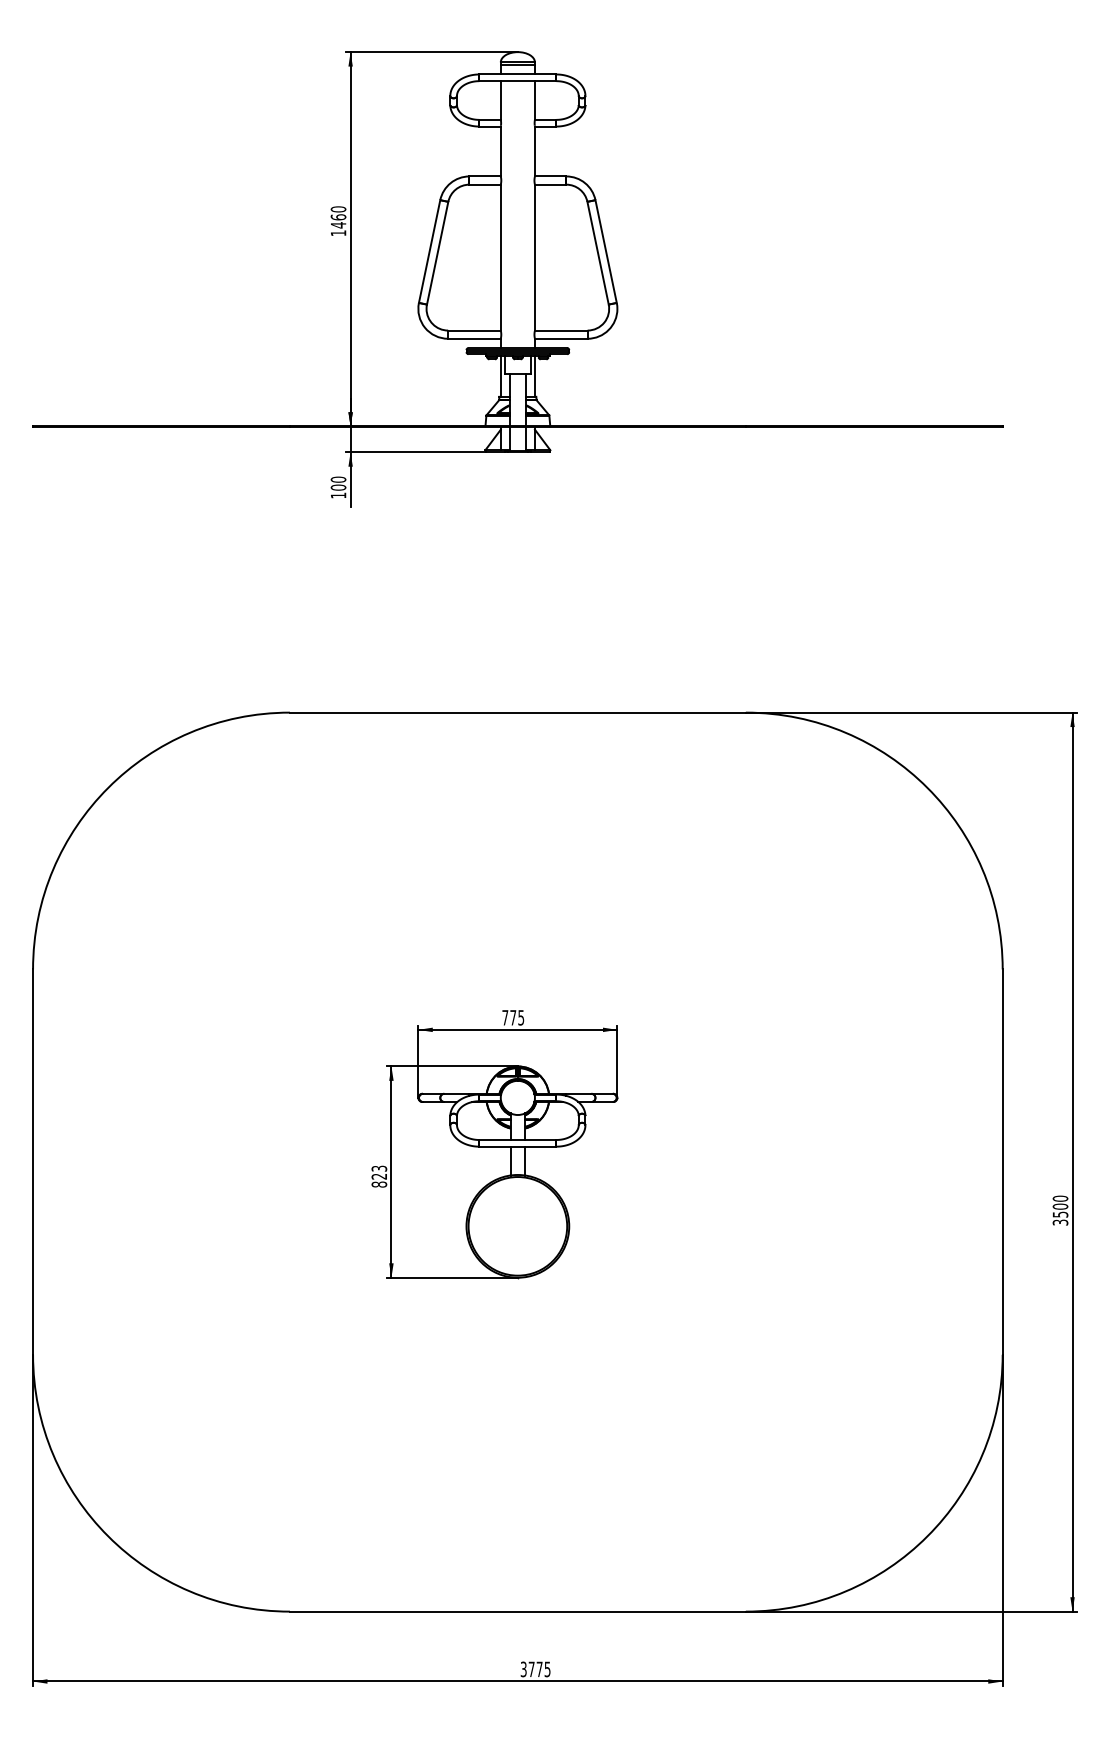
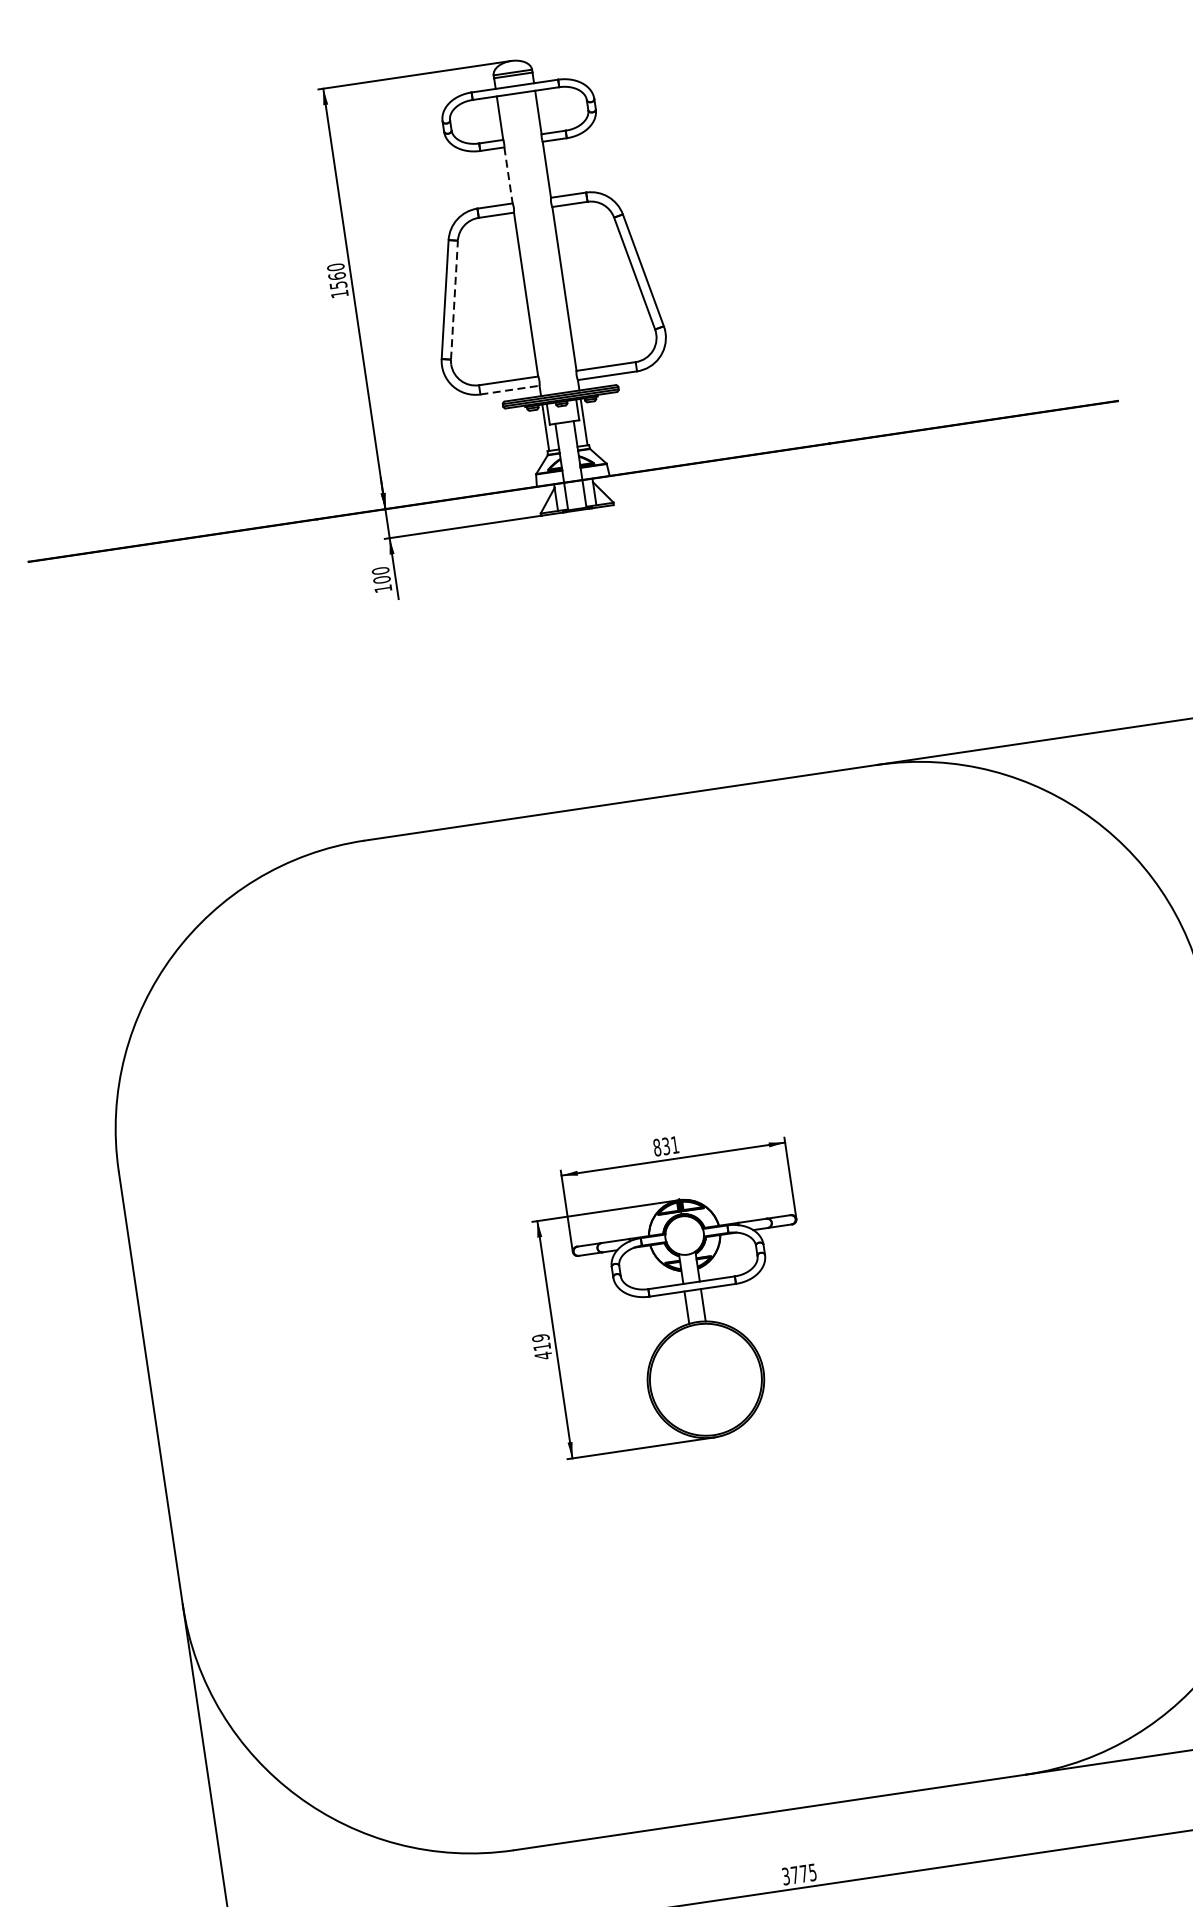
line: (500, 151) -> (508, 175), solid -> dashed
text: (338, 225) -> (338, 285), 1460 -> 1560
line: (437, 252) -> (454, 299), solid -> dashed
line: (474, 338) -> (509, 389), solid -> dashed
text: (513, 1017) -> (666, 1145), 775 -> 831
text: (379, 1176) -> (542, 1346), 823 -> 419

